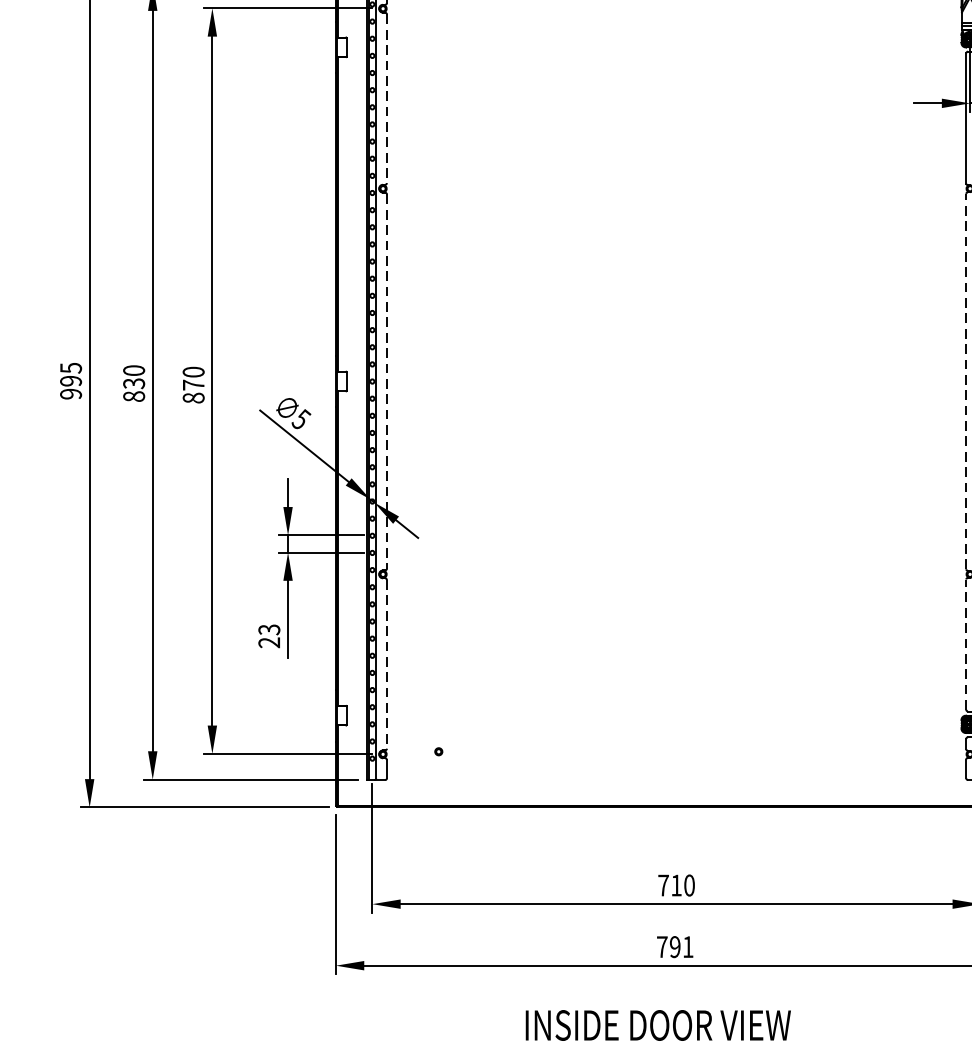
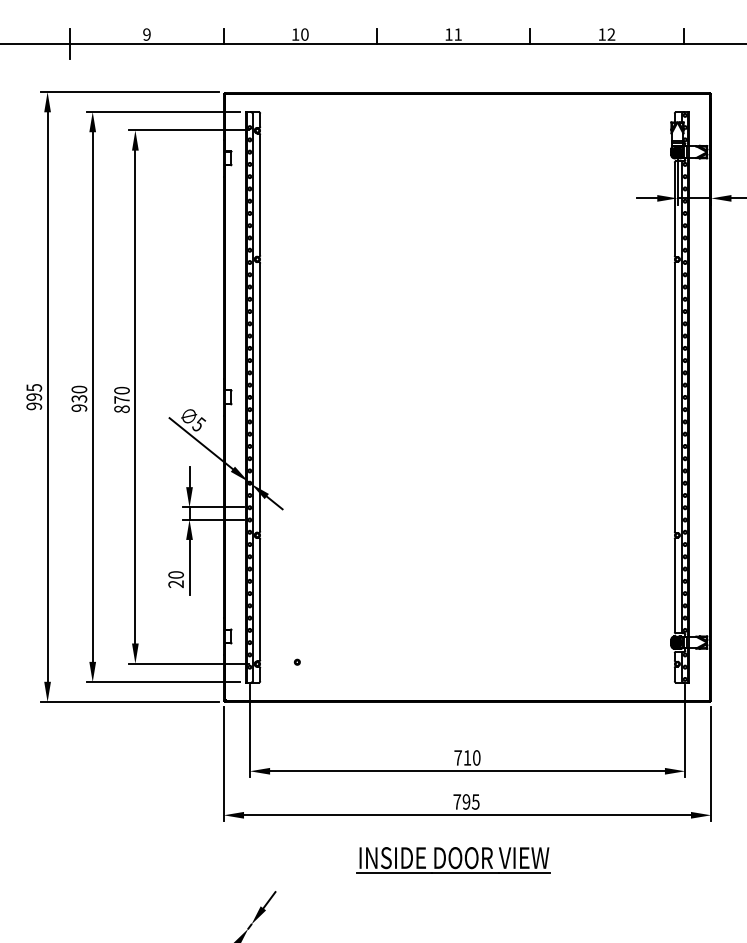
line: (387, 99) -> (260, 195), dashed -> solid
line: (965, 380) -> (674, 396), dashed -> solid
line: (387, 381) -> (260, 397), dashed -> solid
text: (134, 395) -> (79, 407), 830 -> 930
text: (268, 629) -> (175, 574), 23 -> 20
line: (965, 644) -> (674, 585), dashed -> solid
line: (387, 665) -> (260, 600), dashed -> solid
text: (687, 946) -> (475, 801), 791 -> 795

